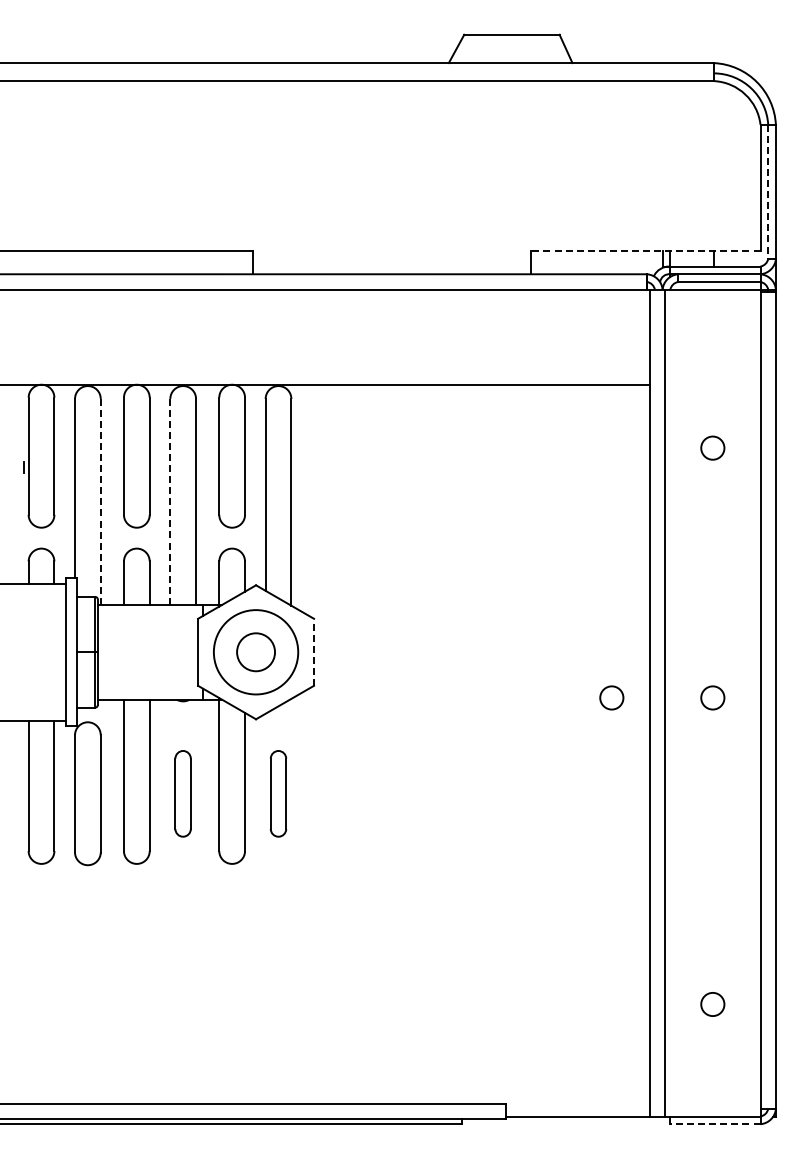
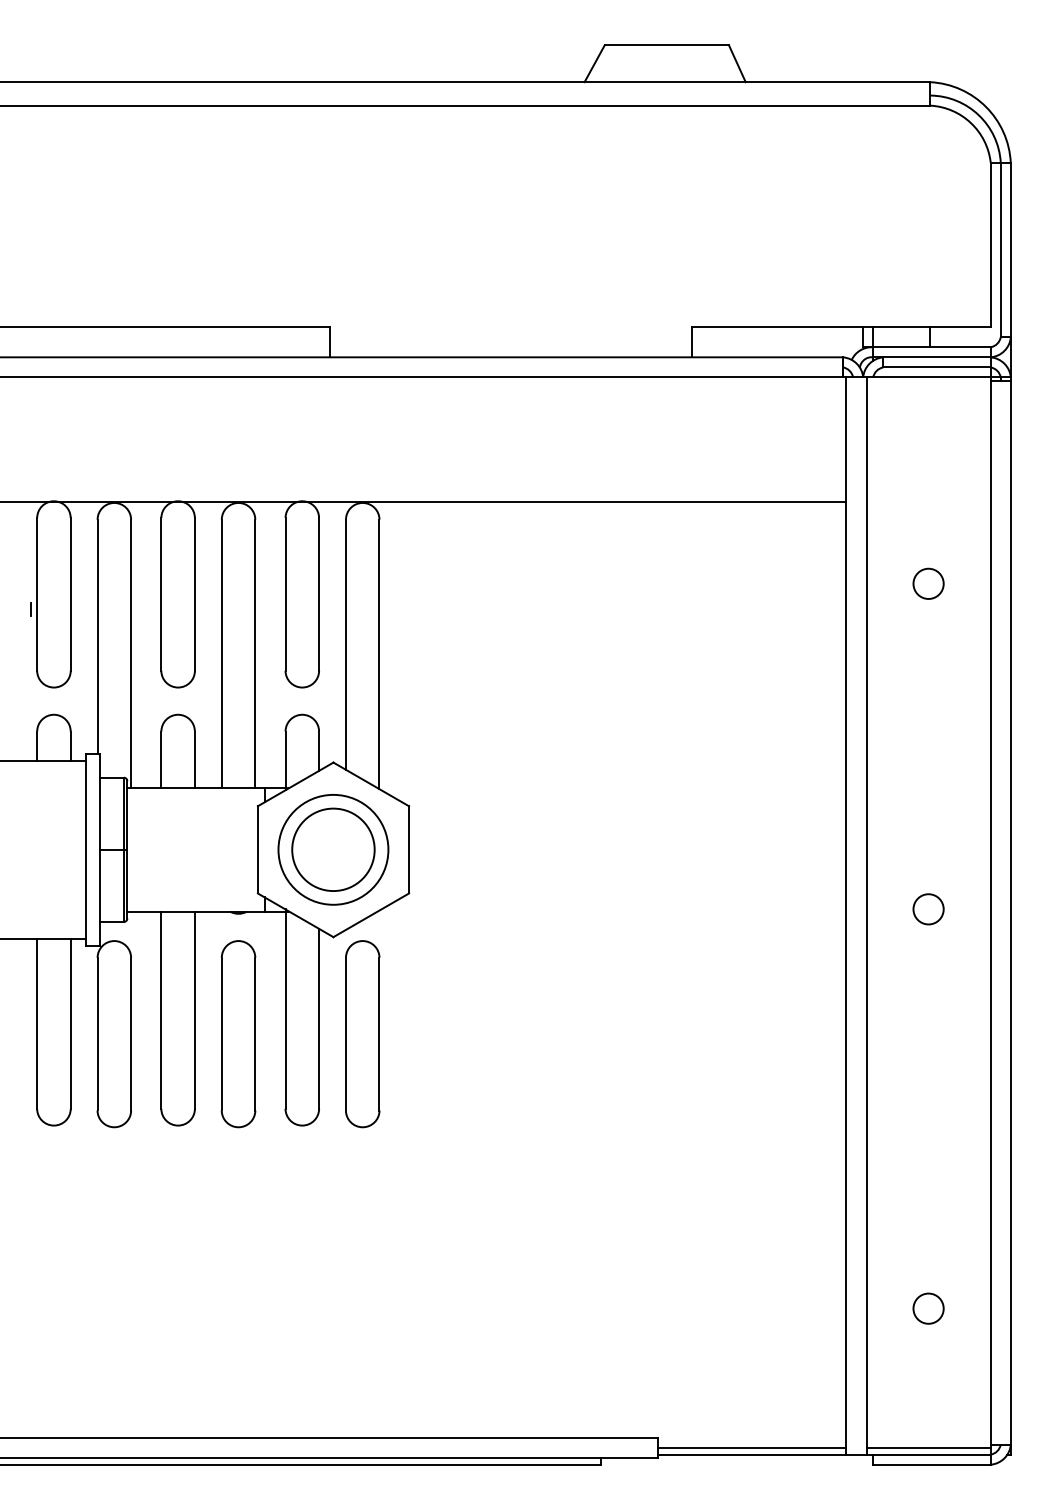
line: (768, 191) -> (1001, 249), dashed -> solid
line: (645, 251) -> (840, 327), dashed -> solid
line: (100, 501) -> (130, 653), dashed -> solid
line: (170, 501) -> (221, 653), dashed -> solid
circle: (255, 651) -> (332, 848), size x1.67
line: (314, 651) -> (409, 848), dashed -> solid
circle: (611, 697) -> (796, 908), removed
part: (182, 793) -> (237, 1033), size x1.67
part: (278, 793) -> (362, 1033), size x1.67
line: (577, 1111) -> (752, 1448), added
line: (712, 1111) -> (928, 1448), added
line: (714, 1124) -> (930, 1465), dashed -> solid

